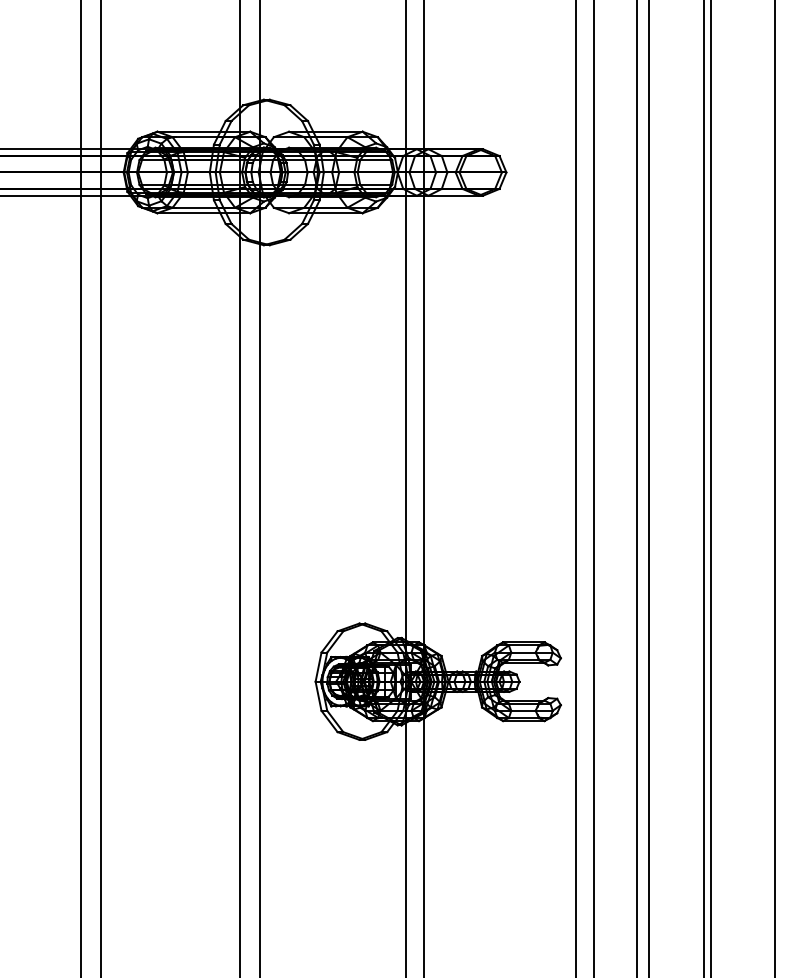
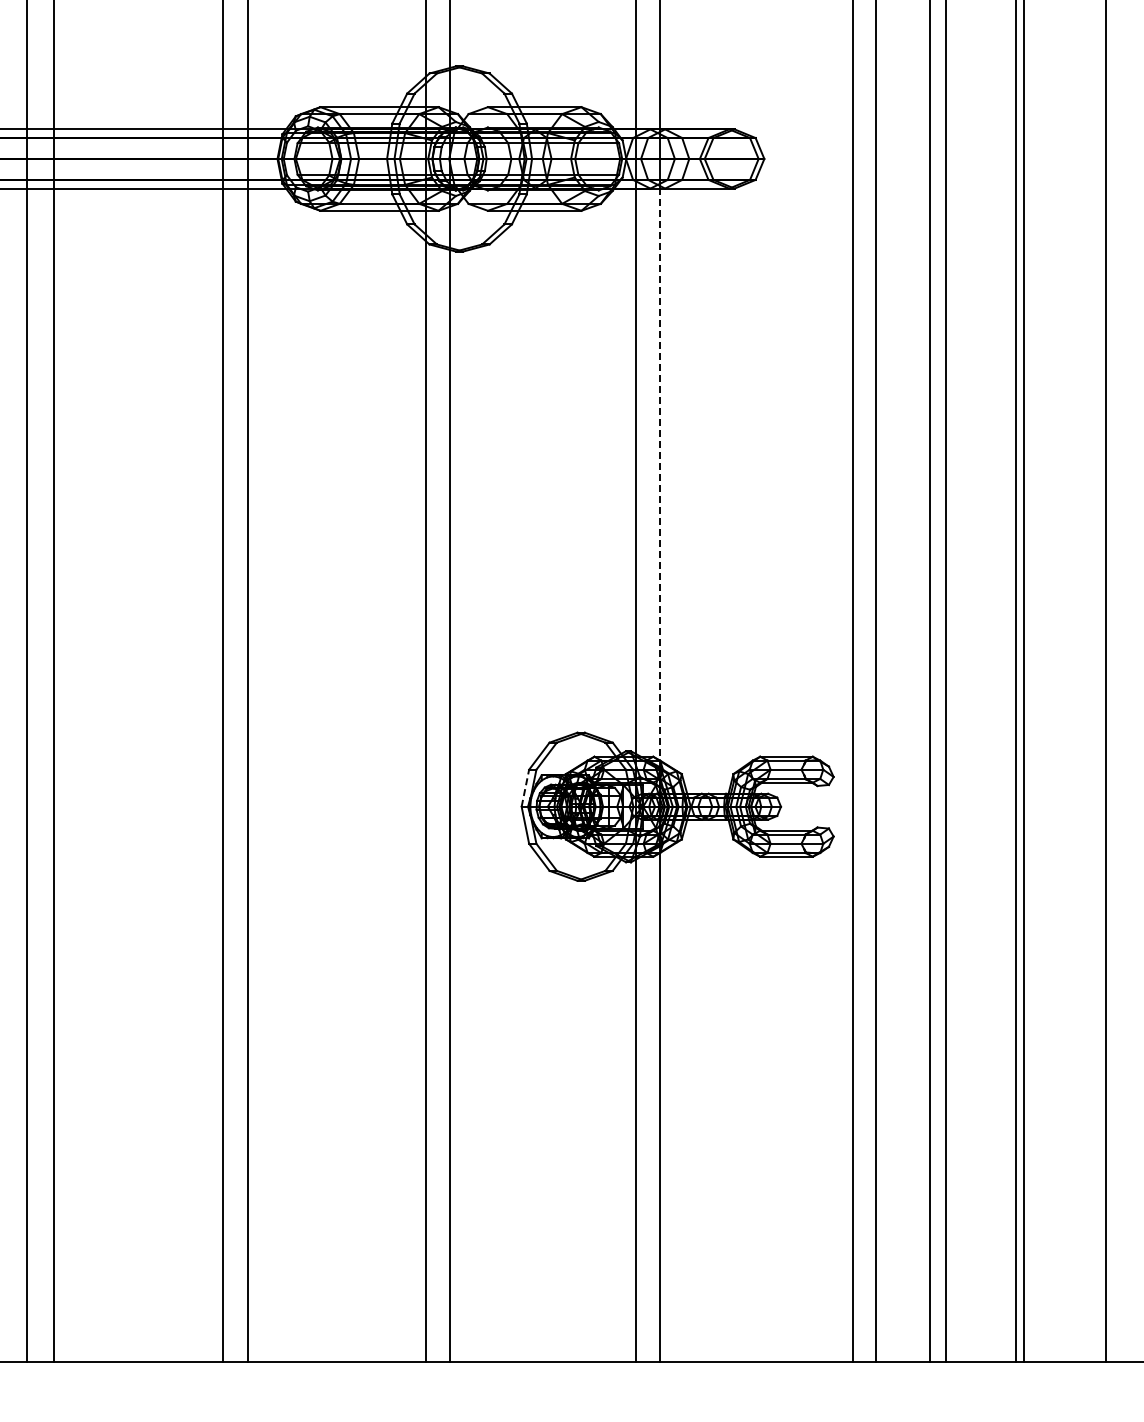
line: (423, 422) -> (659, 477), solid -> dashed
line: (318, 667) -> (525, 788), solid -> dashed

